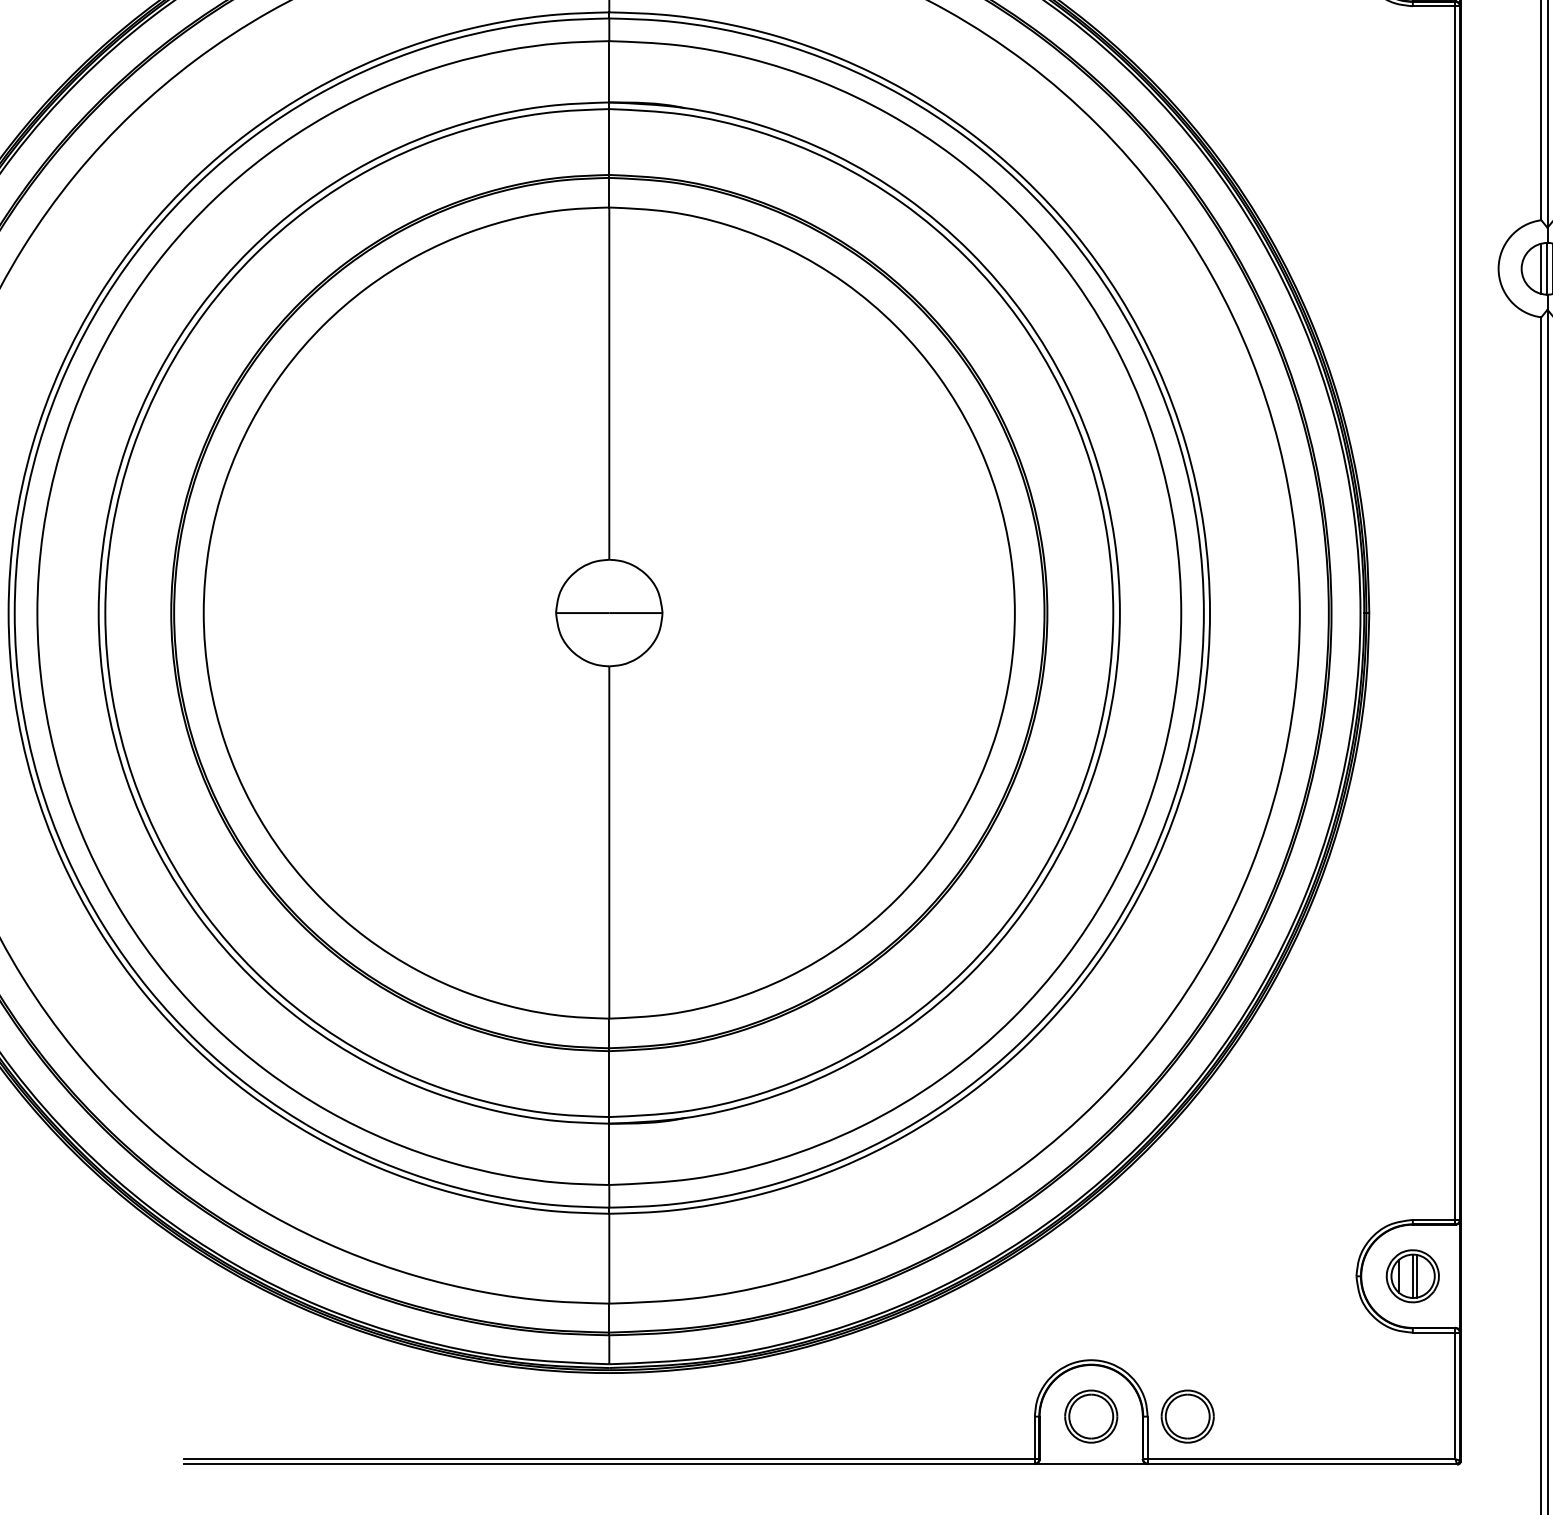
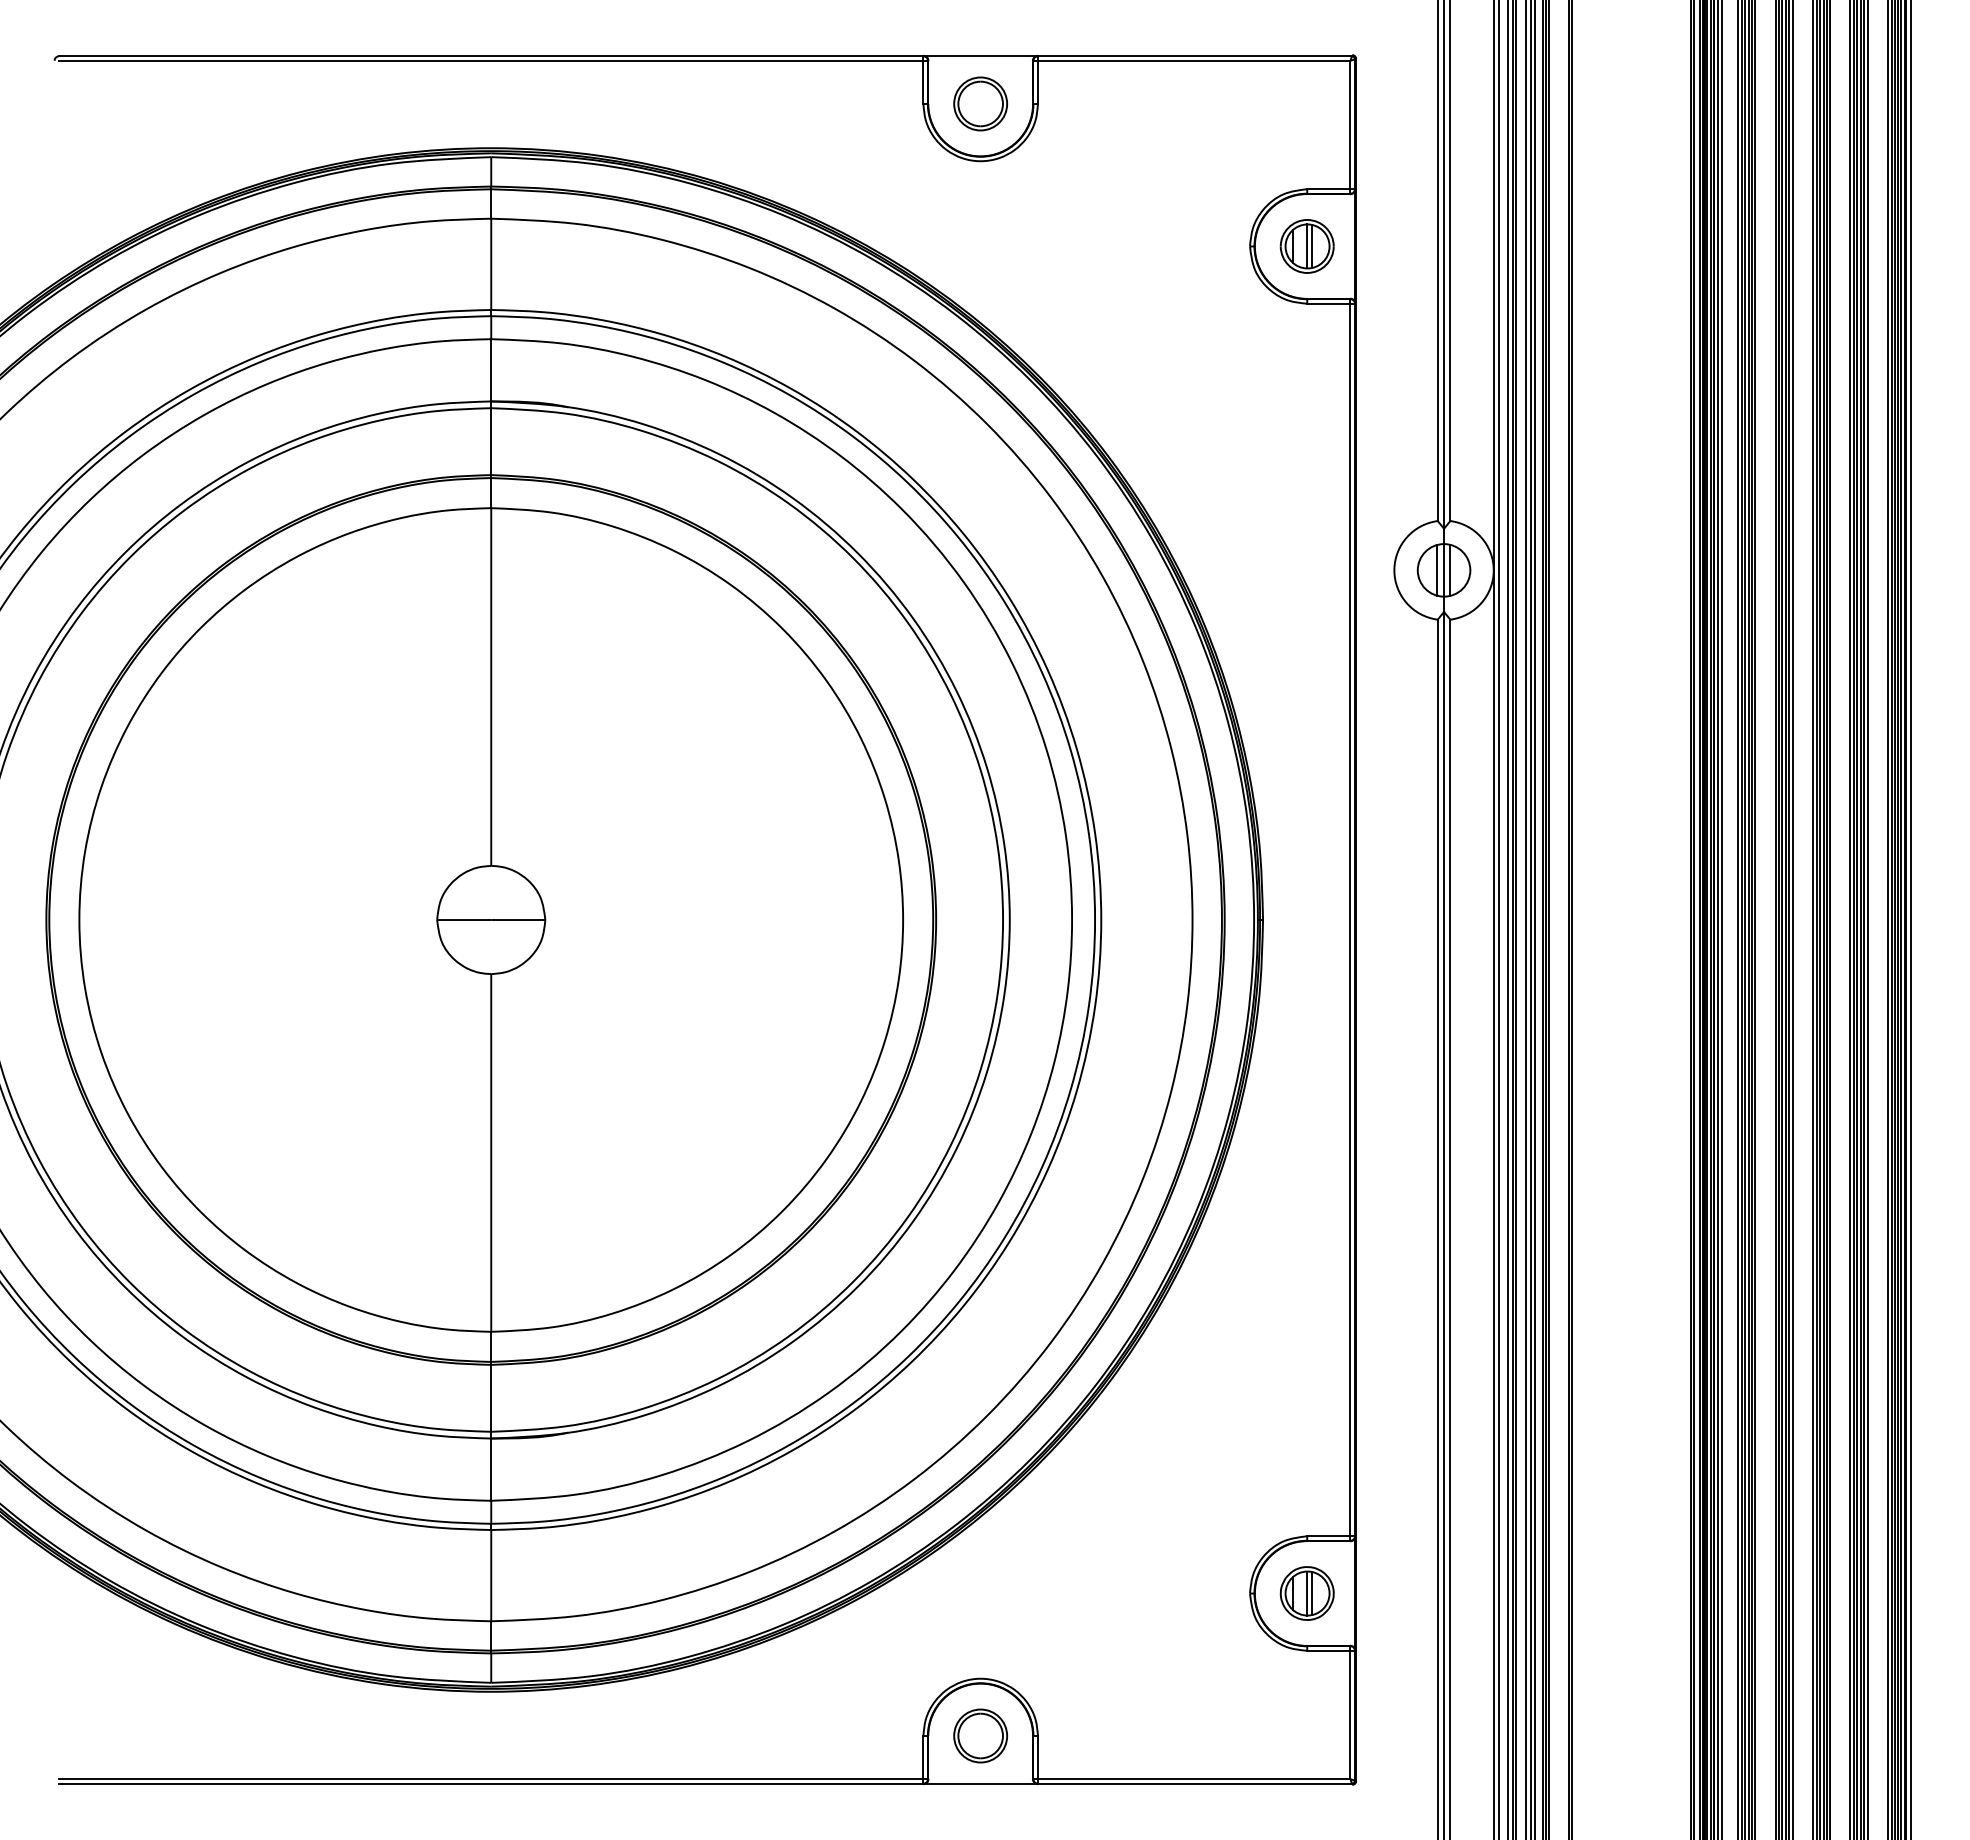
part: (1187, 1416) -> (1078, 1735), removed

